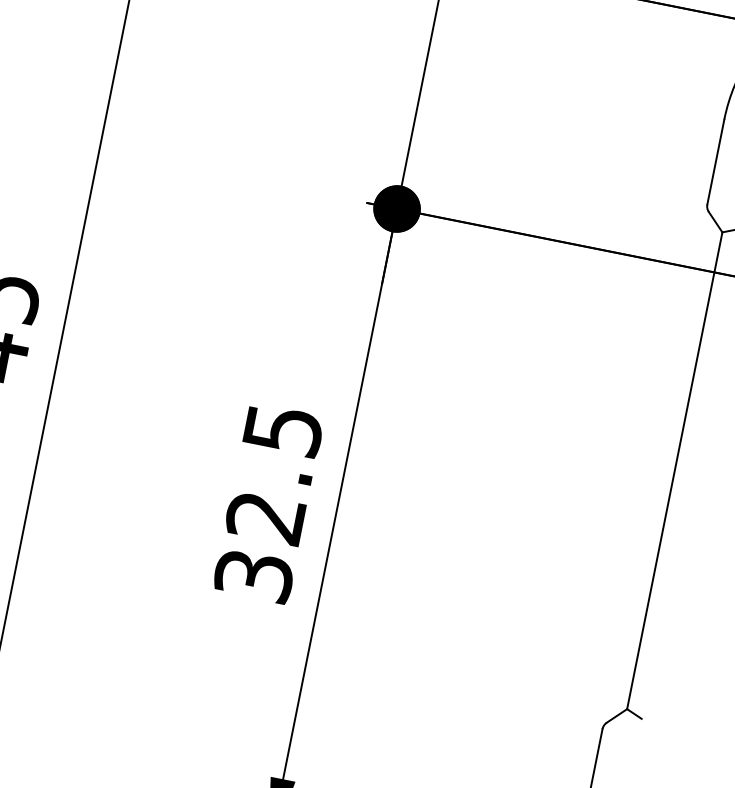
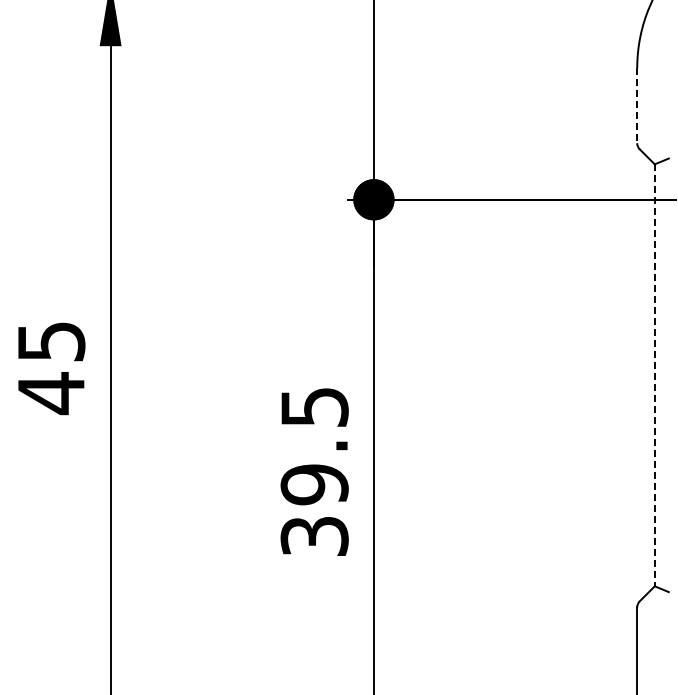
line: (716, 161) -> (637, 105), solid -> dashed
line: (674, 470) -> (654, 375), solid -> dashed
text: (265, 517) -> (314, 484), 32.5 -> 39.5

